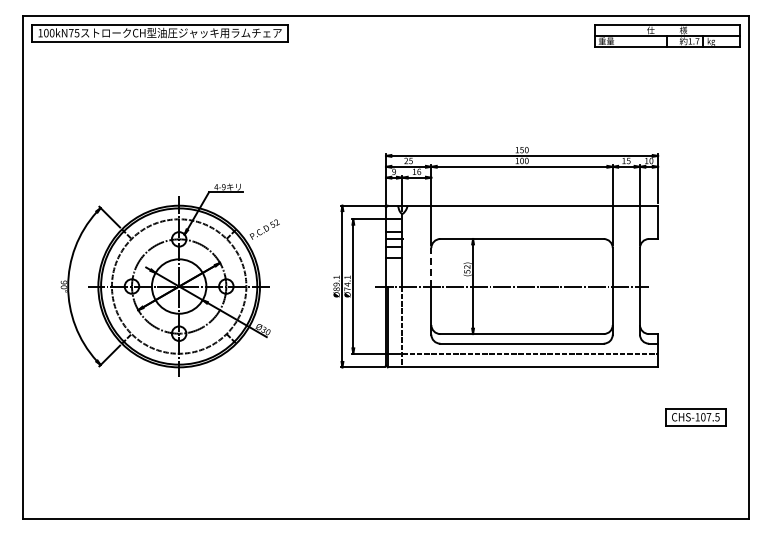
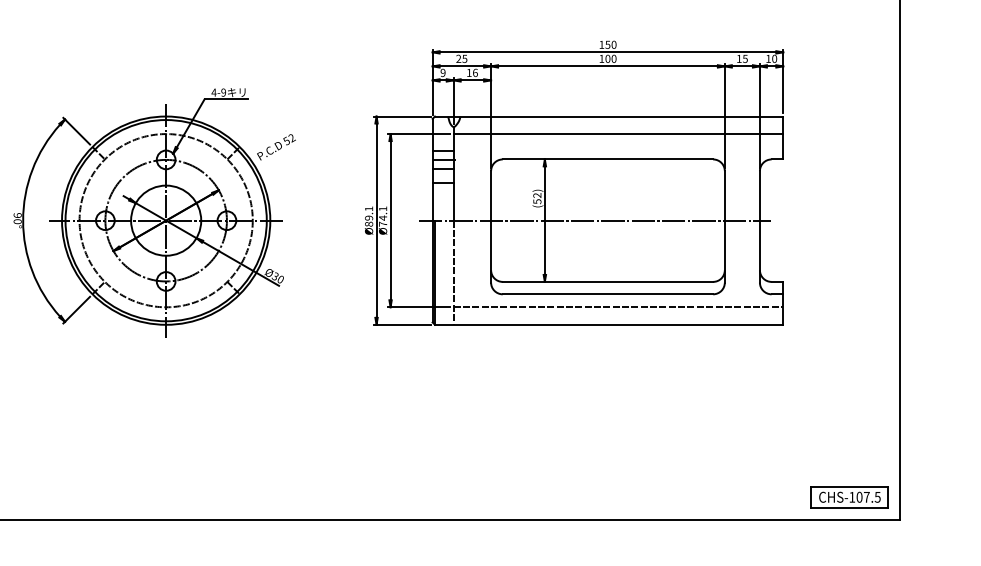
line: (530, 219) -> (618, 134), added
line: (431, 266) -> (491, 194), dashed -> solid
part: (695, 417) -> (849, 497), moved

